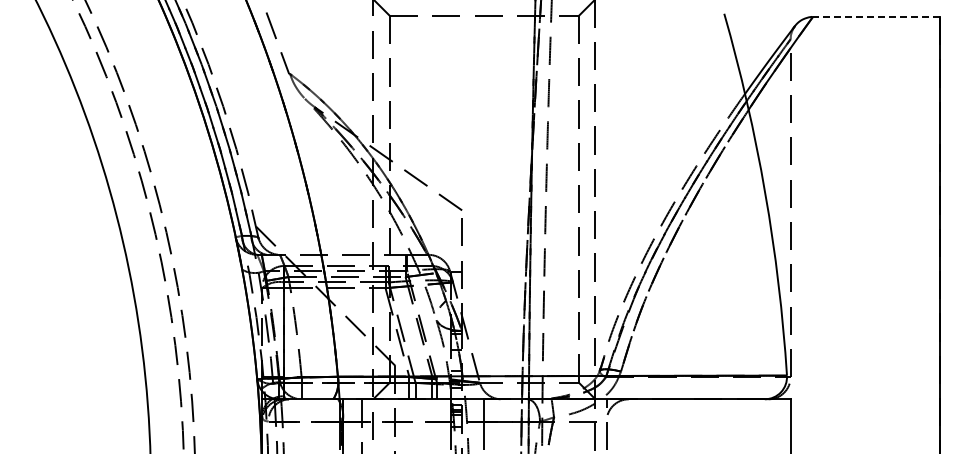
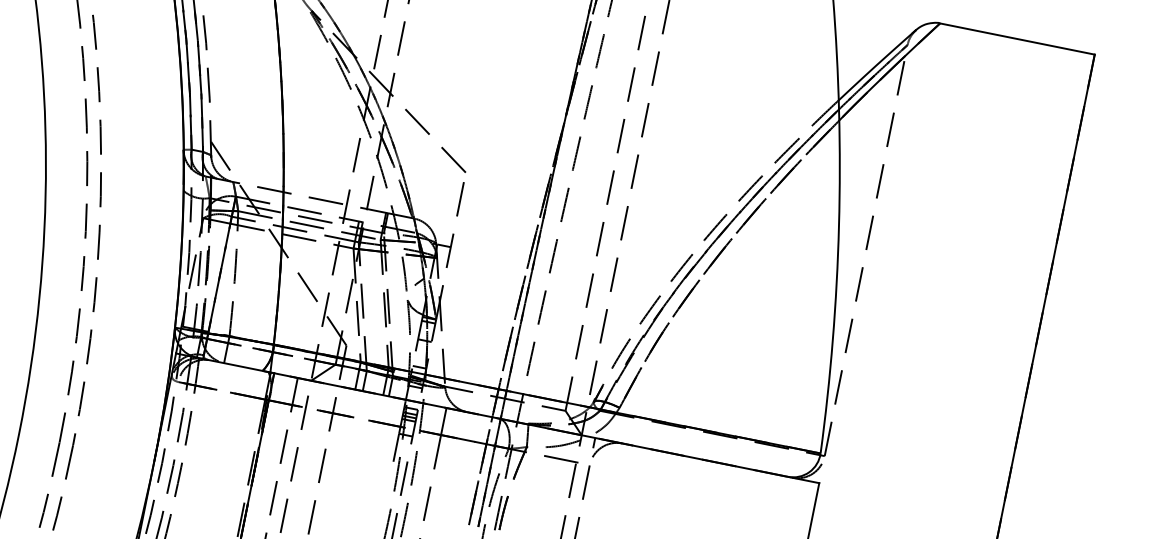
line: (876, 17) -> (1017, 39), dashed -> solid

